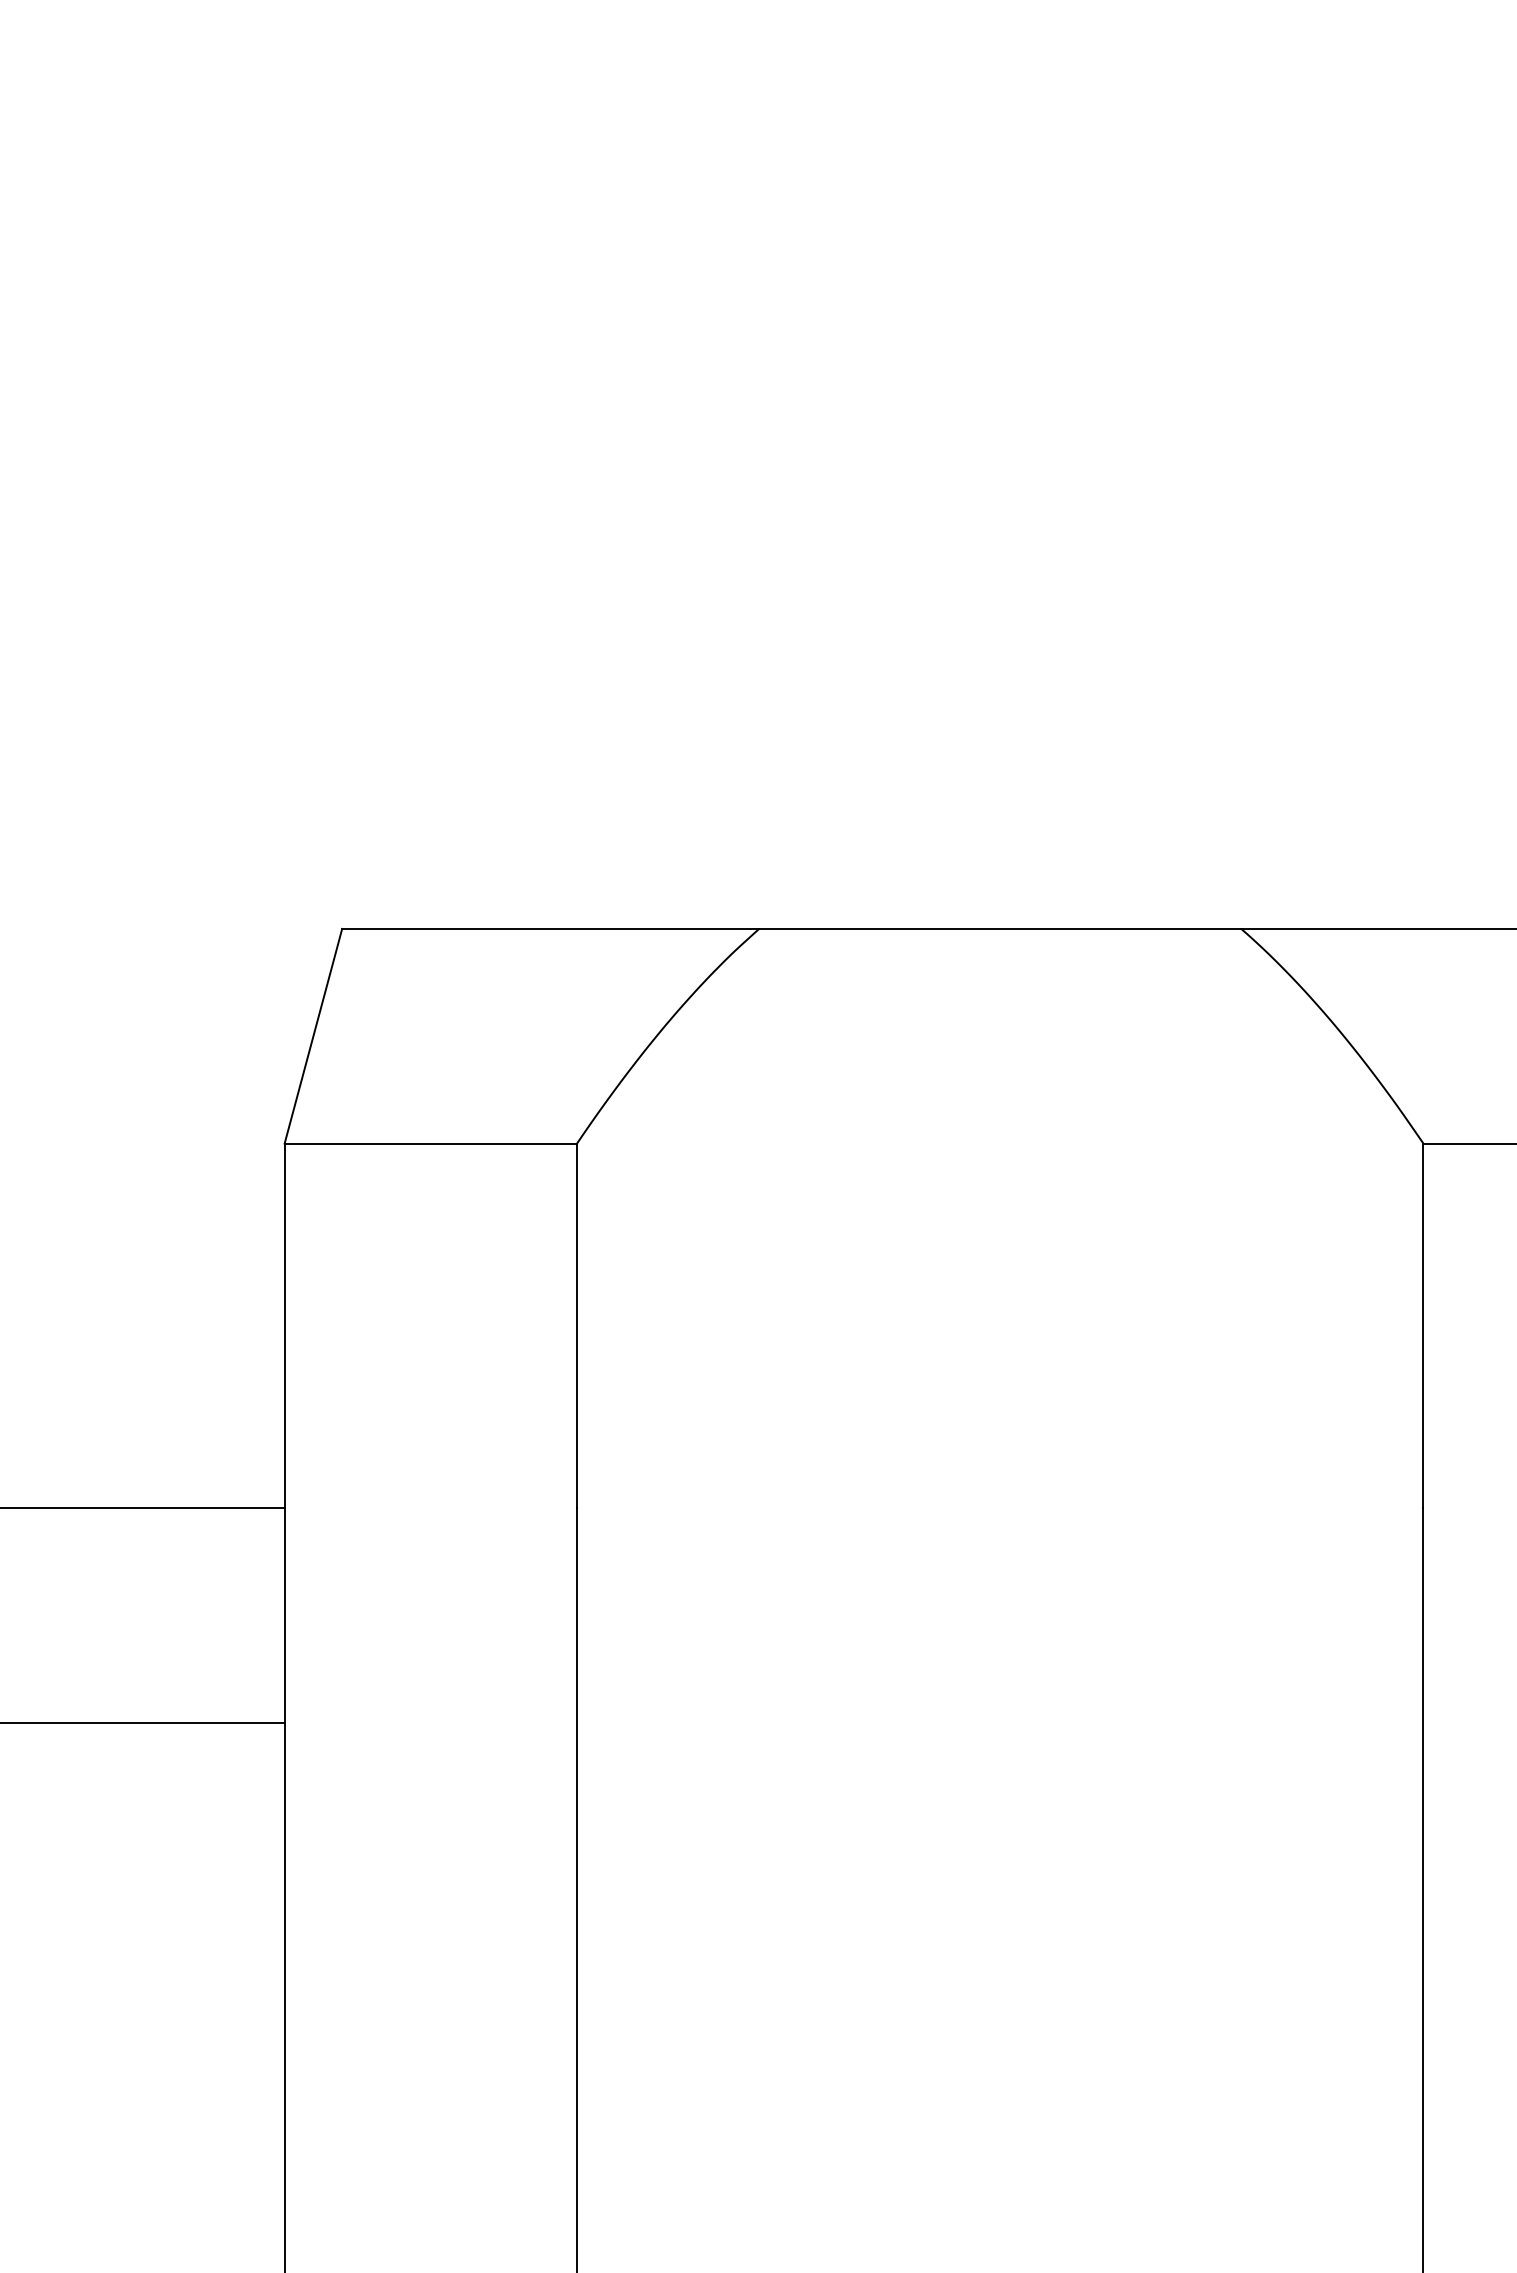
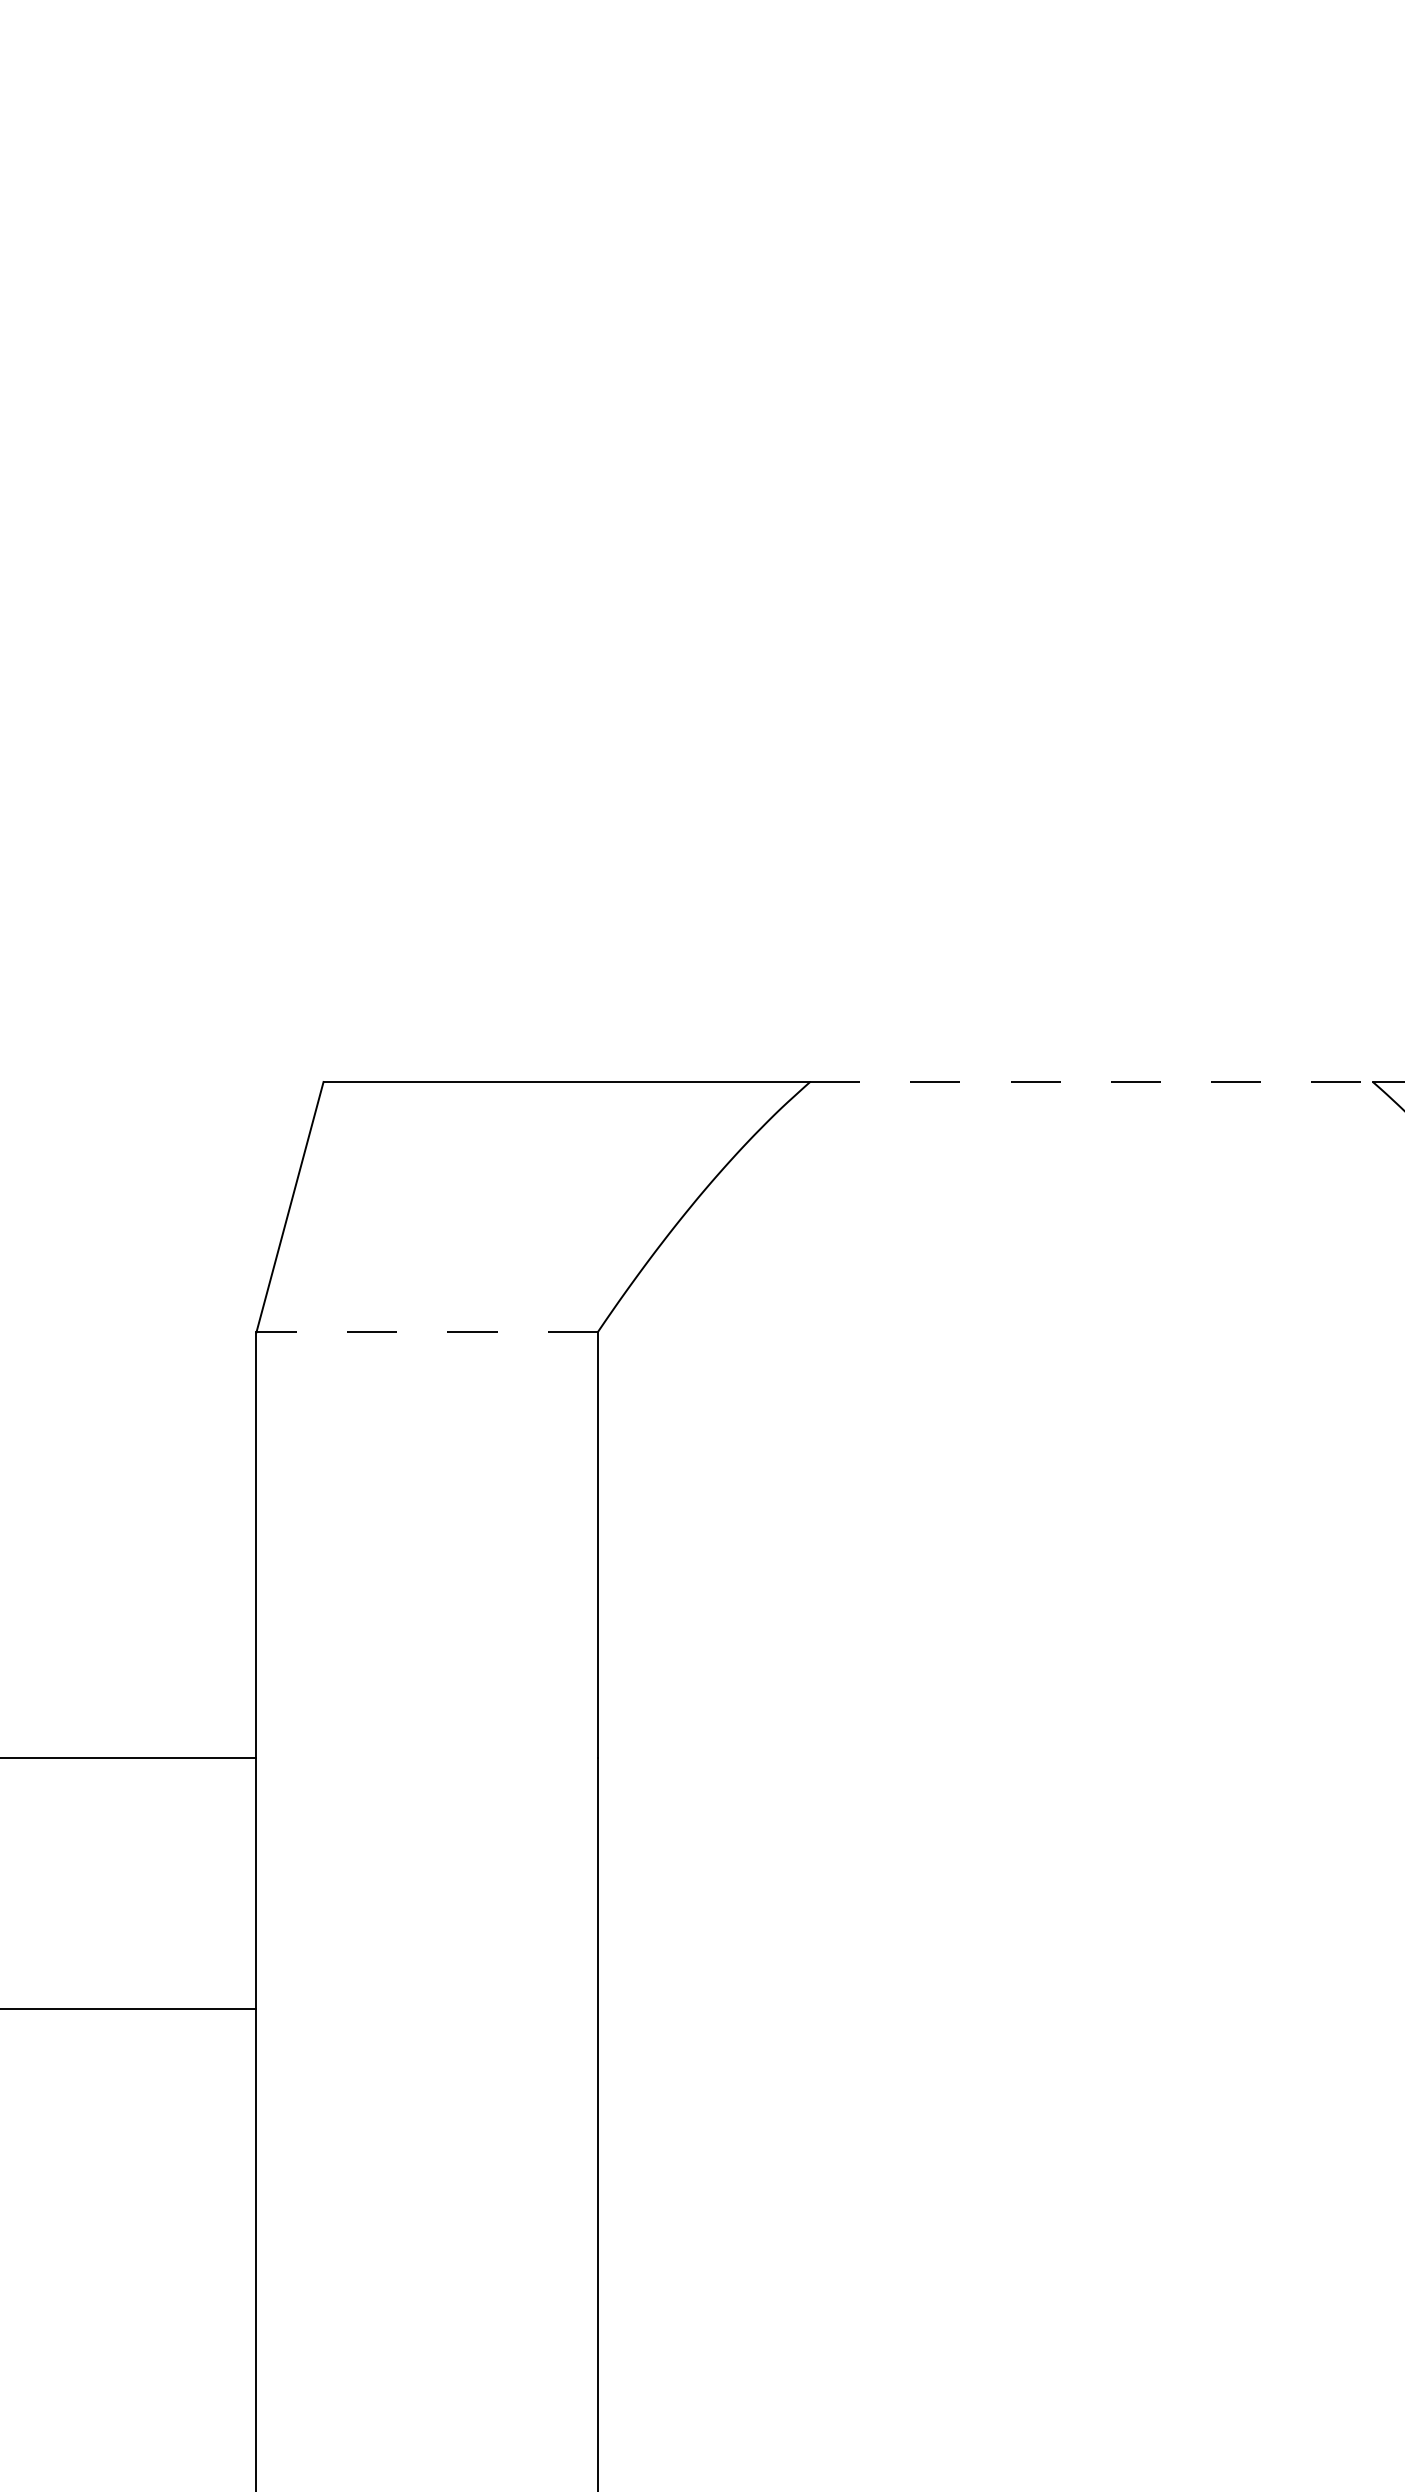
line: (1000, 928) -> (1091, 1081), solid -> dashed
line: (430, 1143) -> (426, 1332), solid -> dashed

